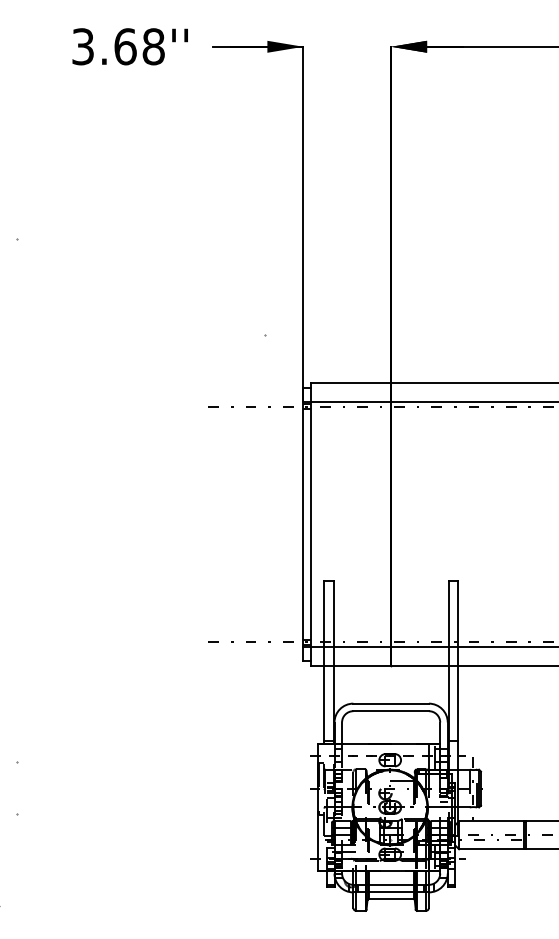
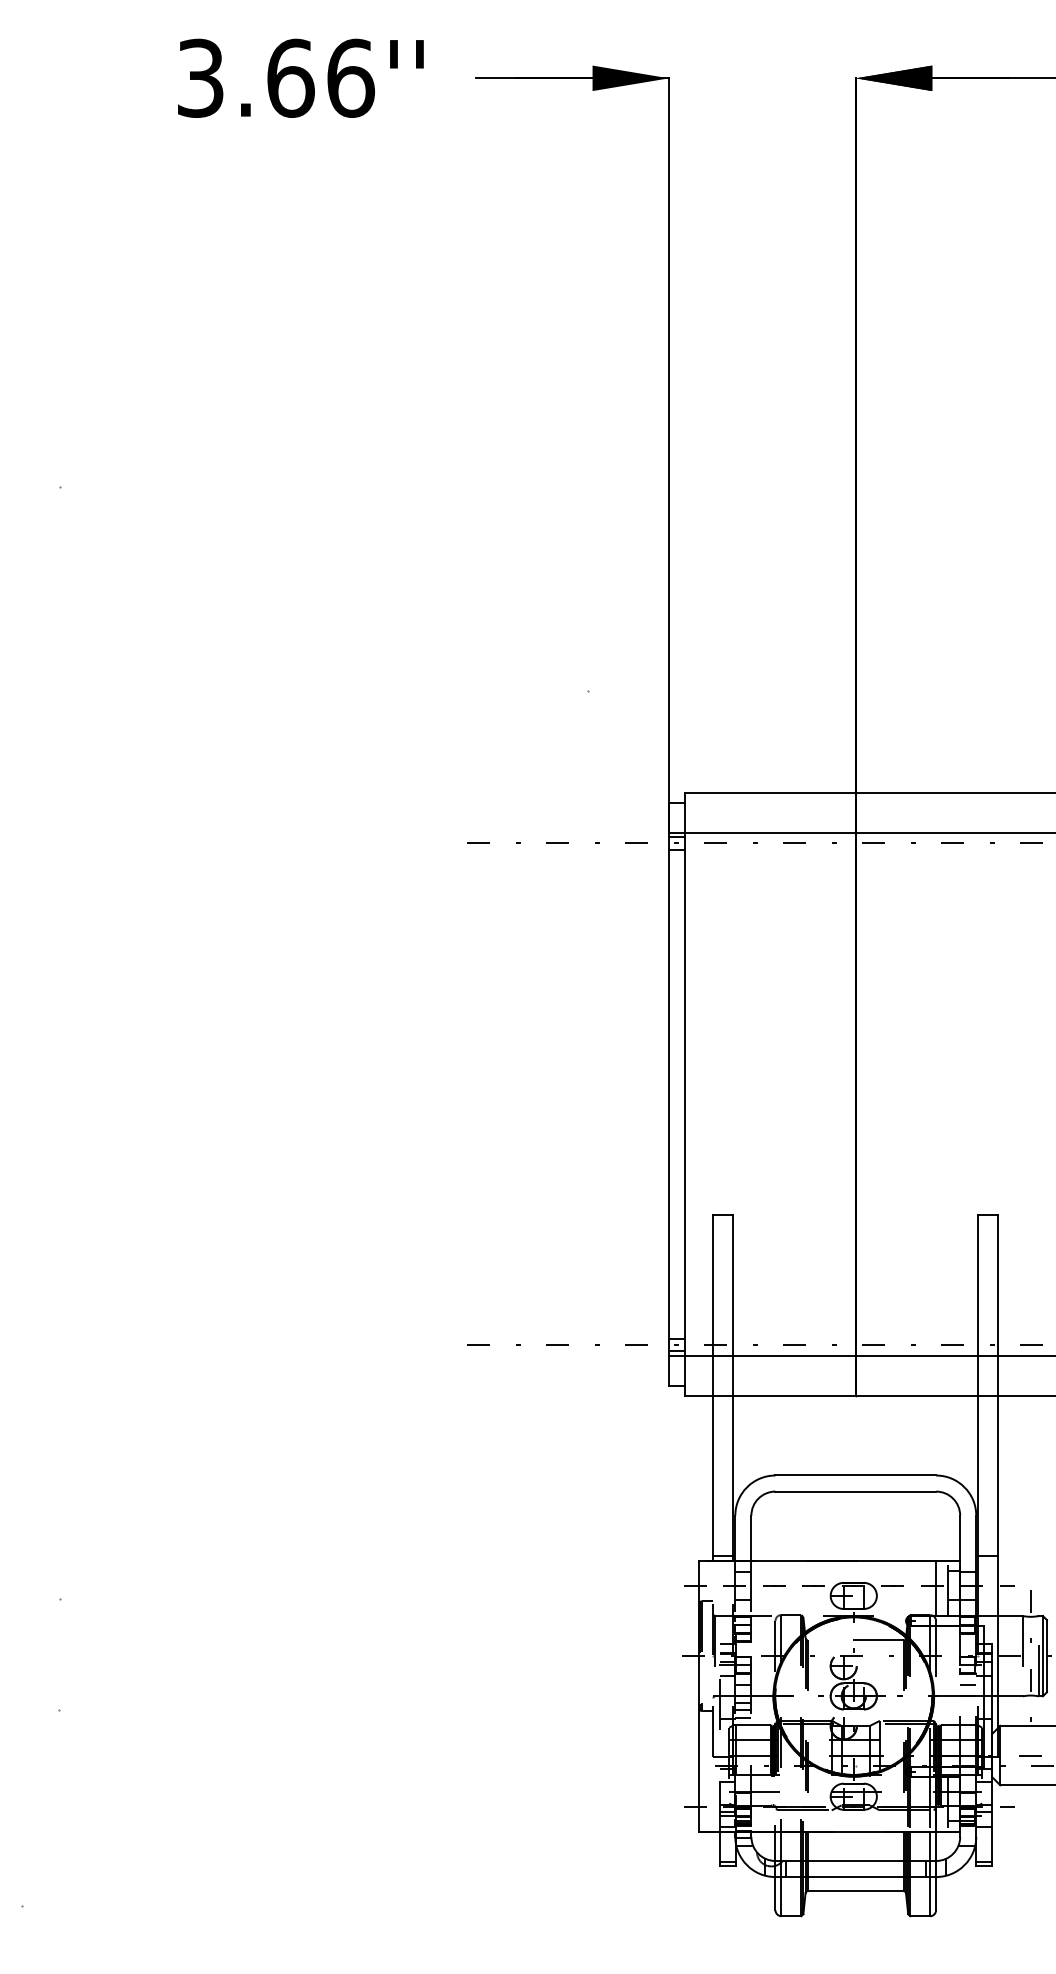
text: (153, 46) -> (350, 77), 3.68'' -> 3.66''

